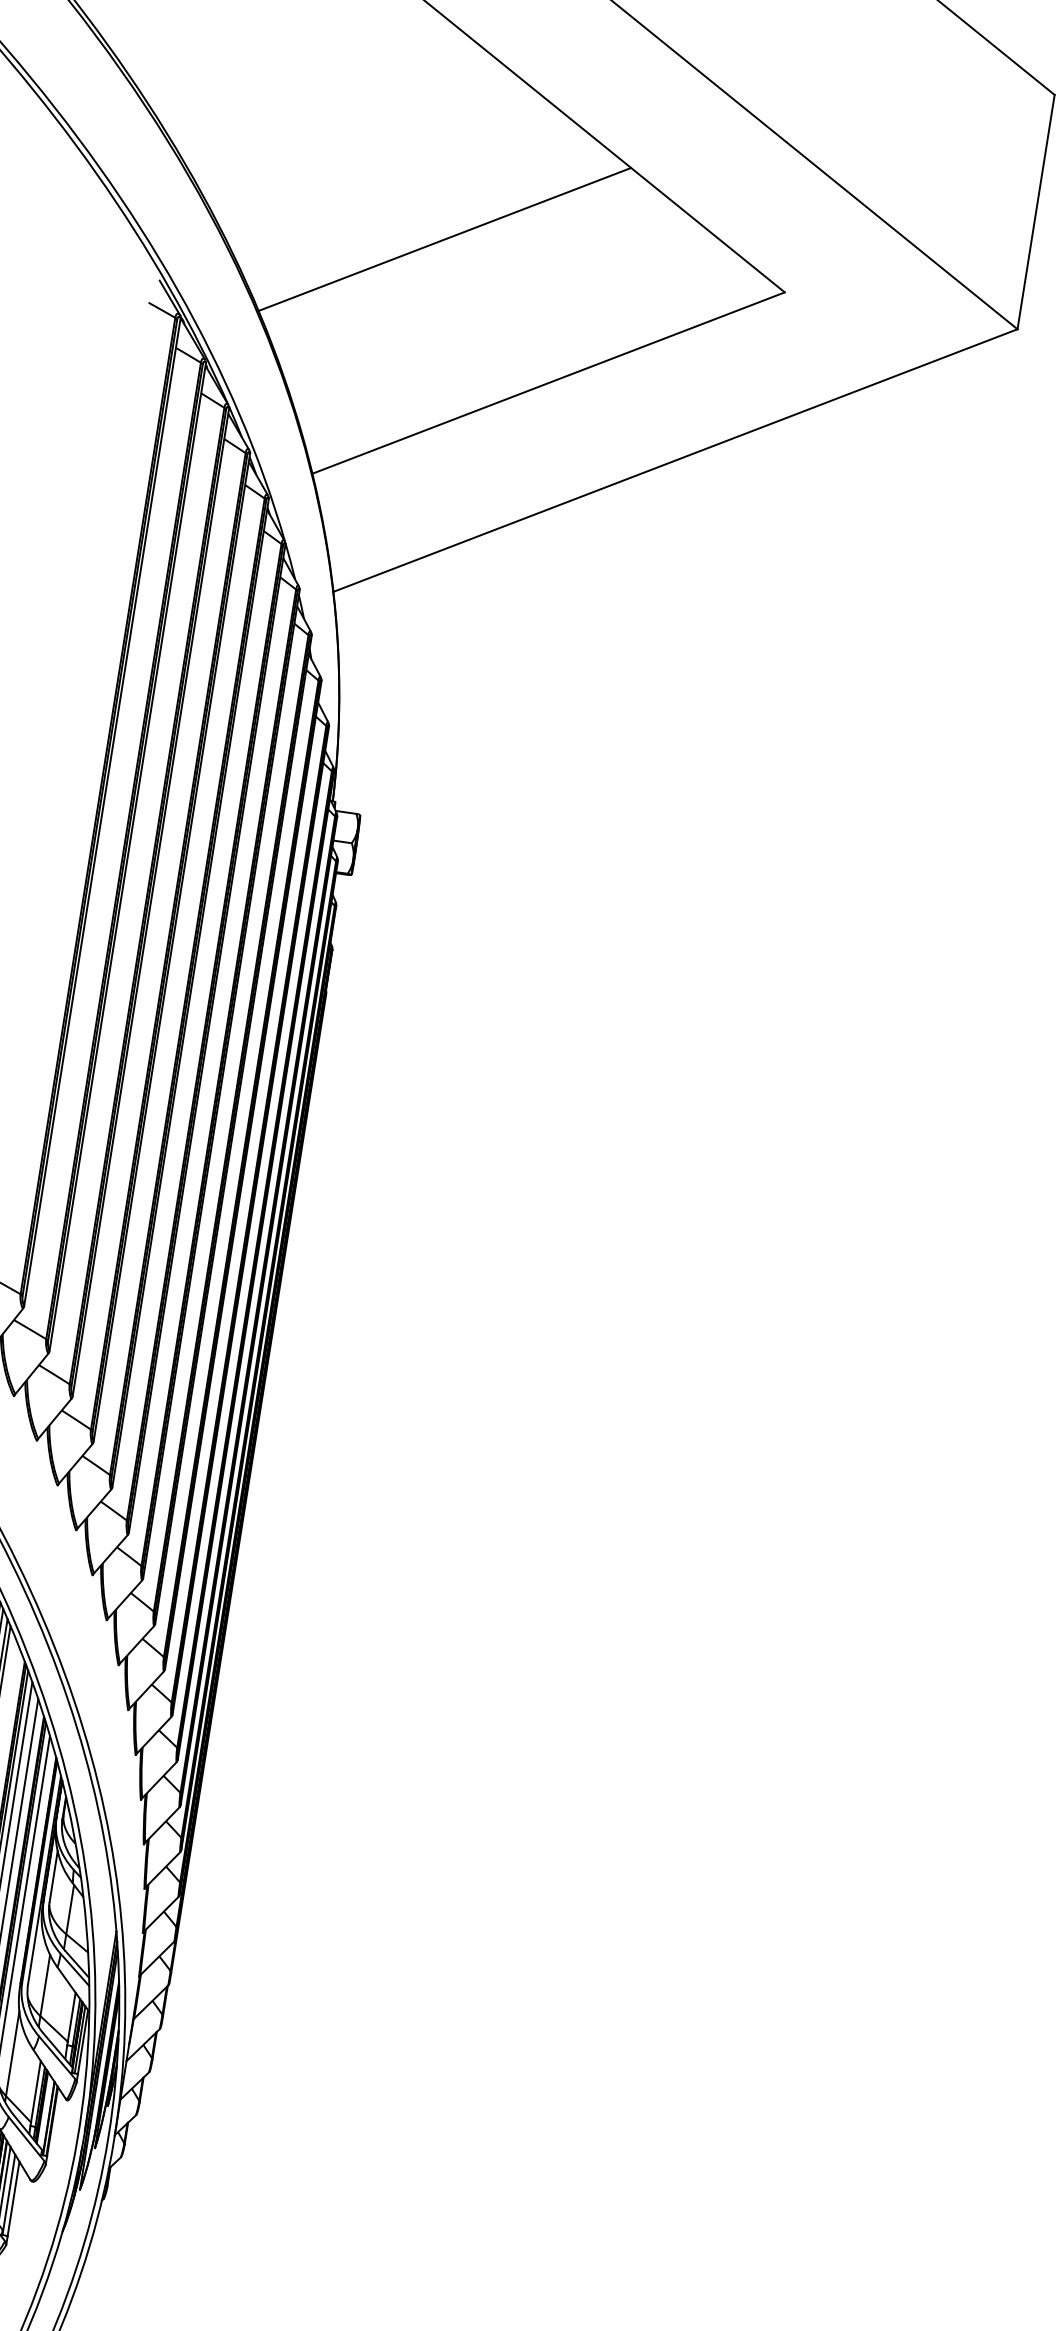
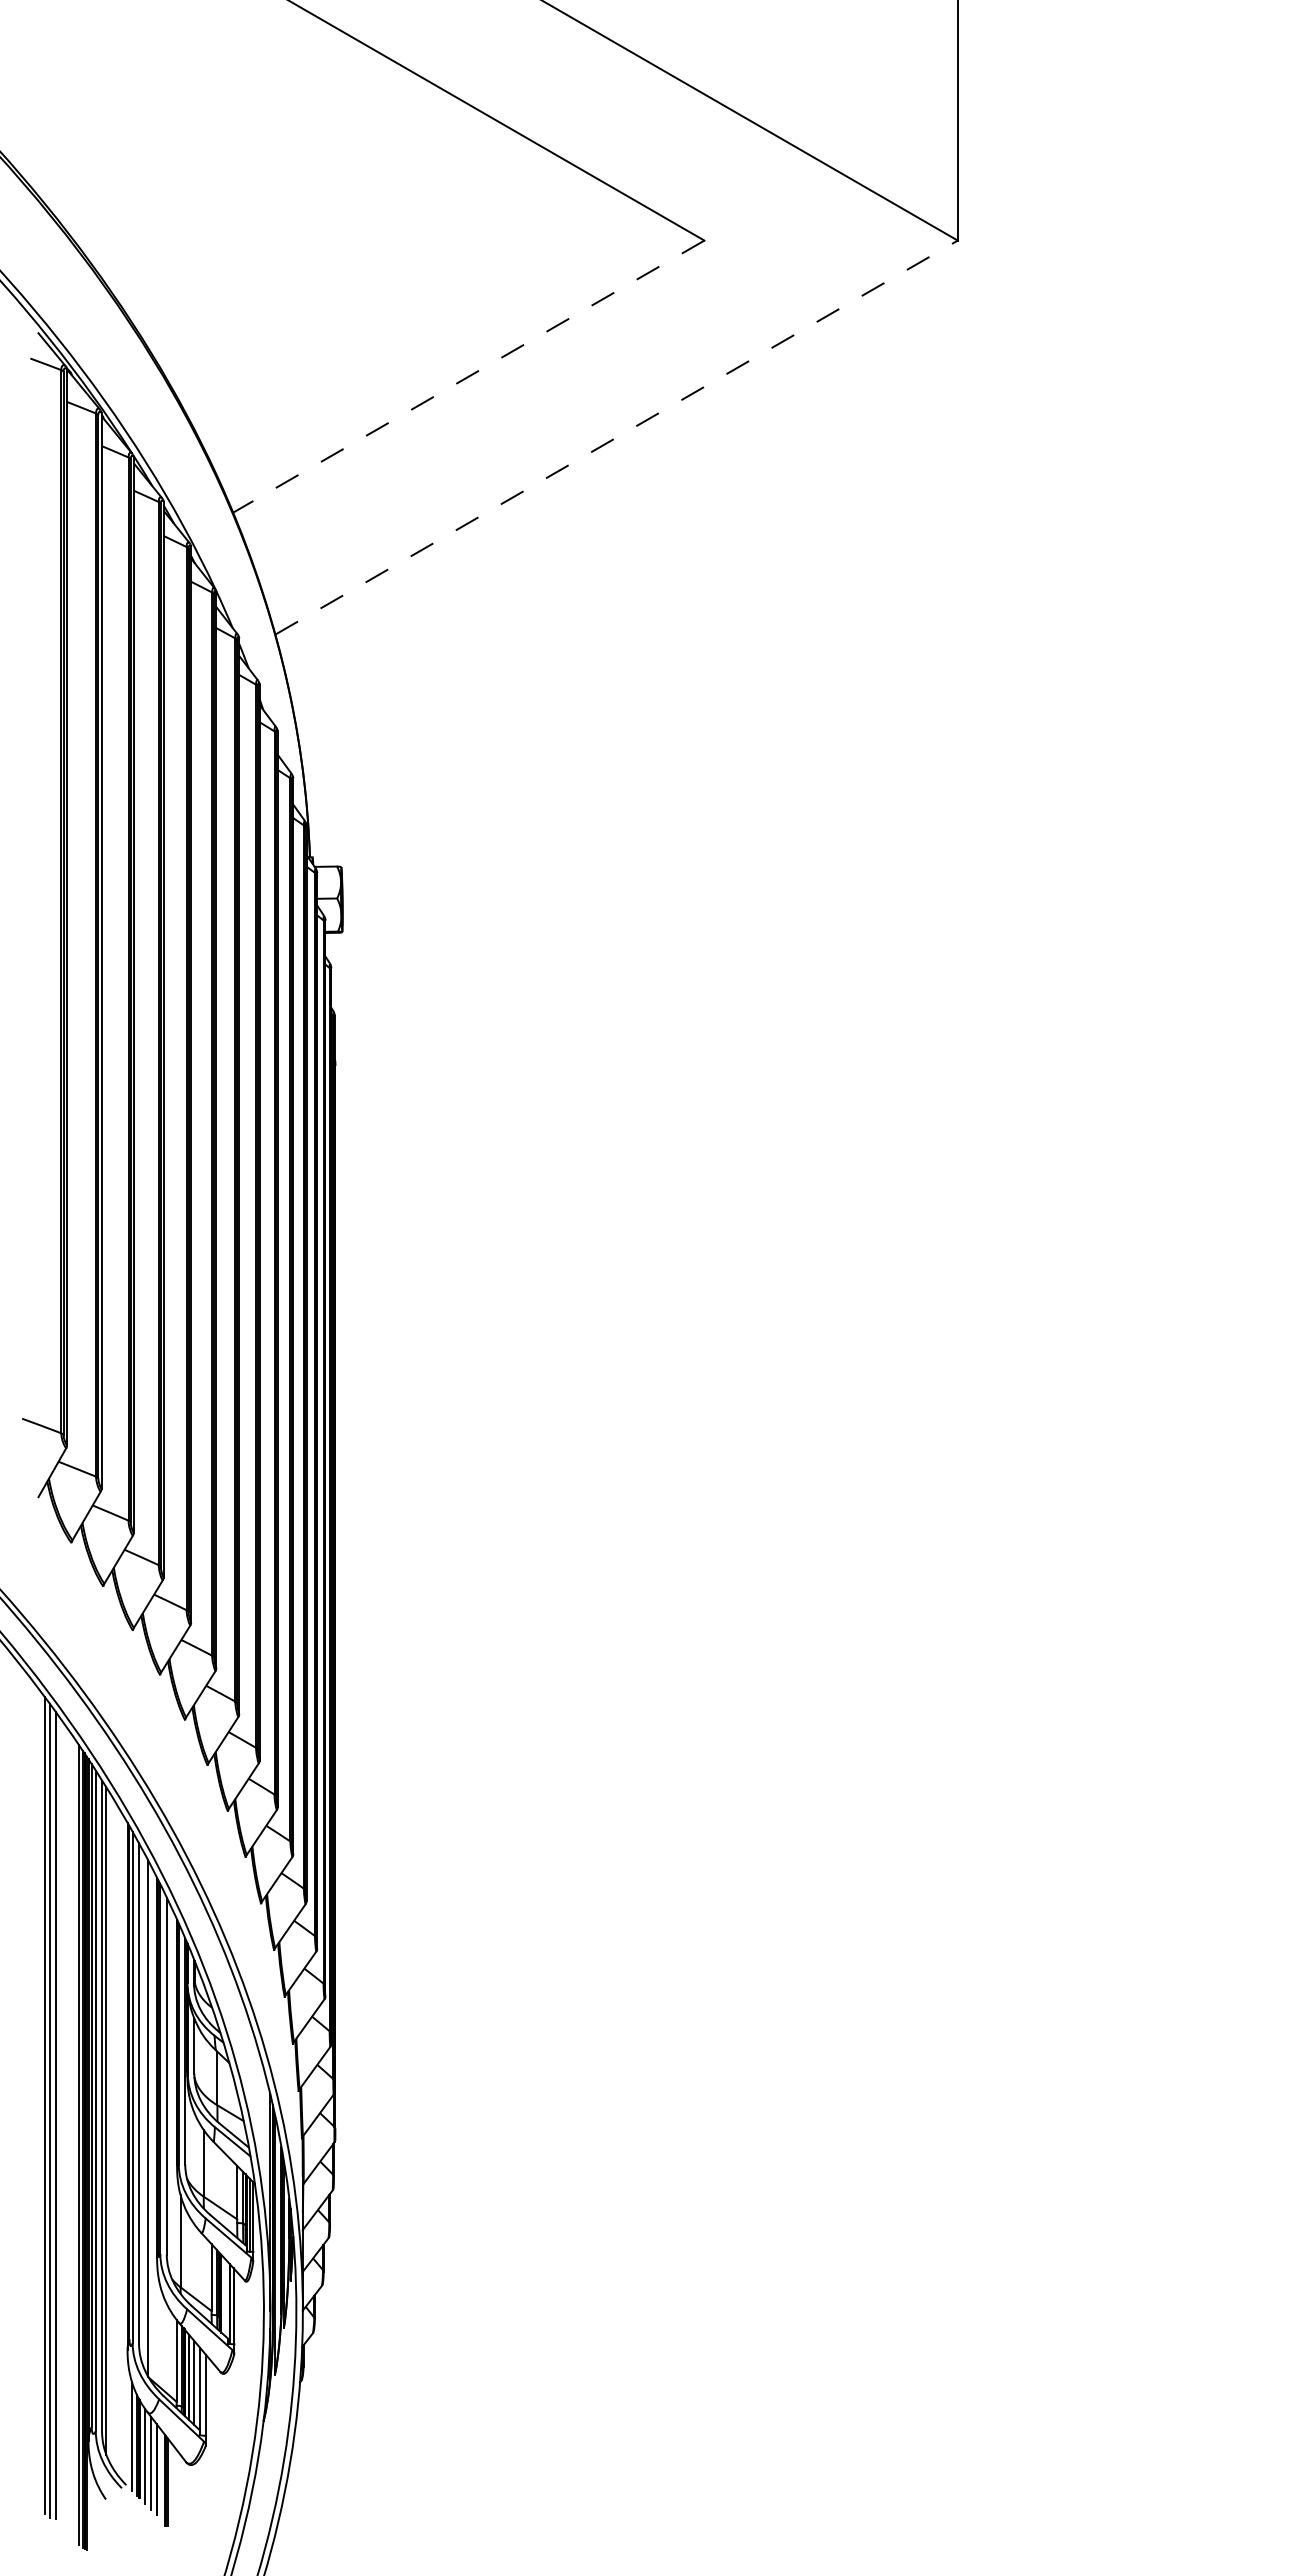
line: (444, 239) -> (334, 241), removed
line: (548, 382) -> (468, 376), solid -> dashed
line: (675, 460) -> (616, 437), solid -> dashed

